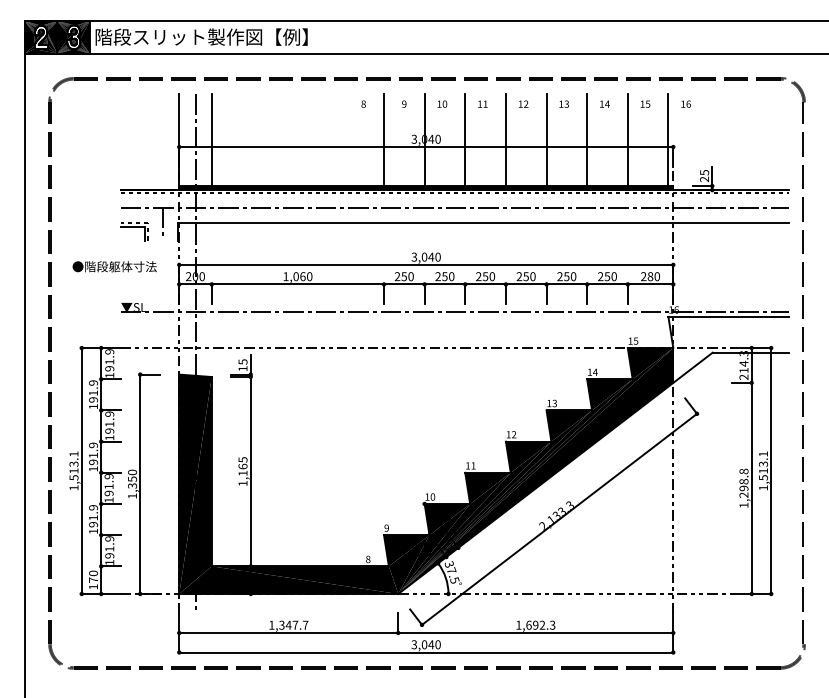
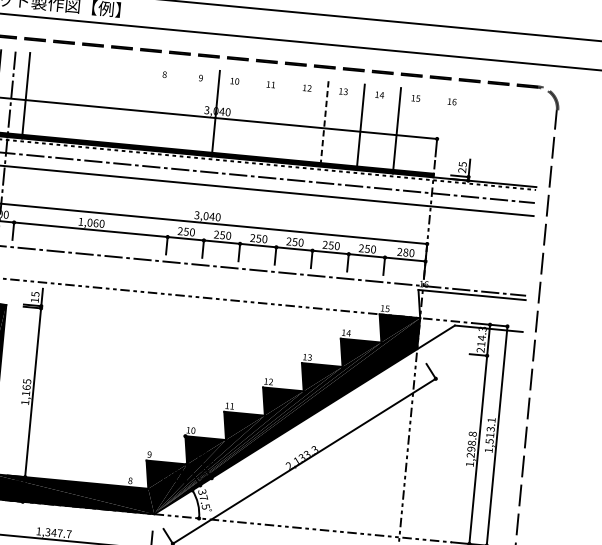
line: (384, 142) -> (180, 110), removed
line: (465, 142) -> (252, 117), removed
line: (505, 142) -> (287, 120), removed
line: (546, 142) -> (324, 124), solid -> dashed
line: (668, 142) -> (433, 134), removed

